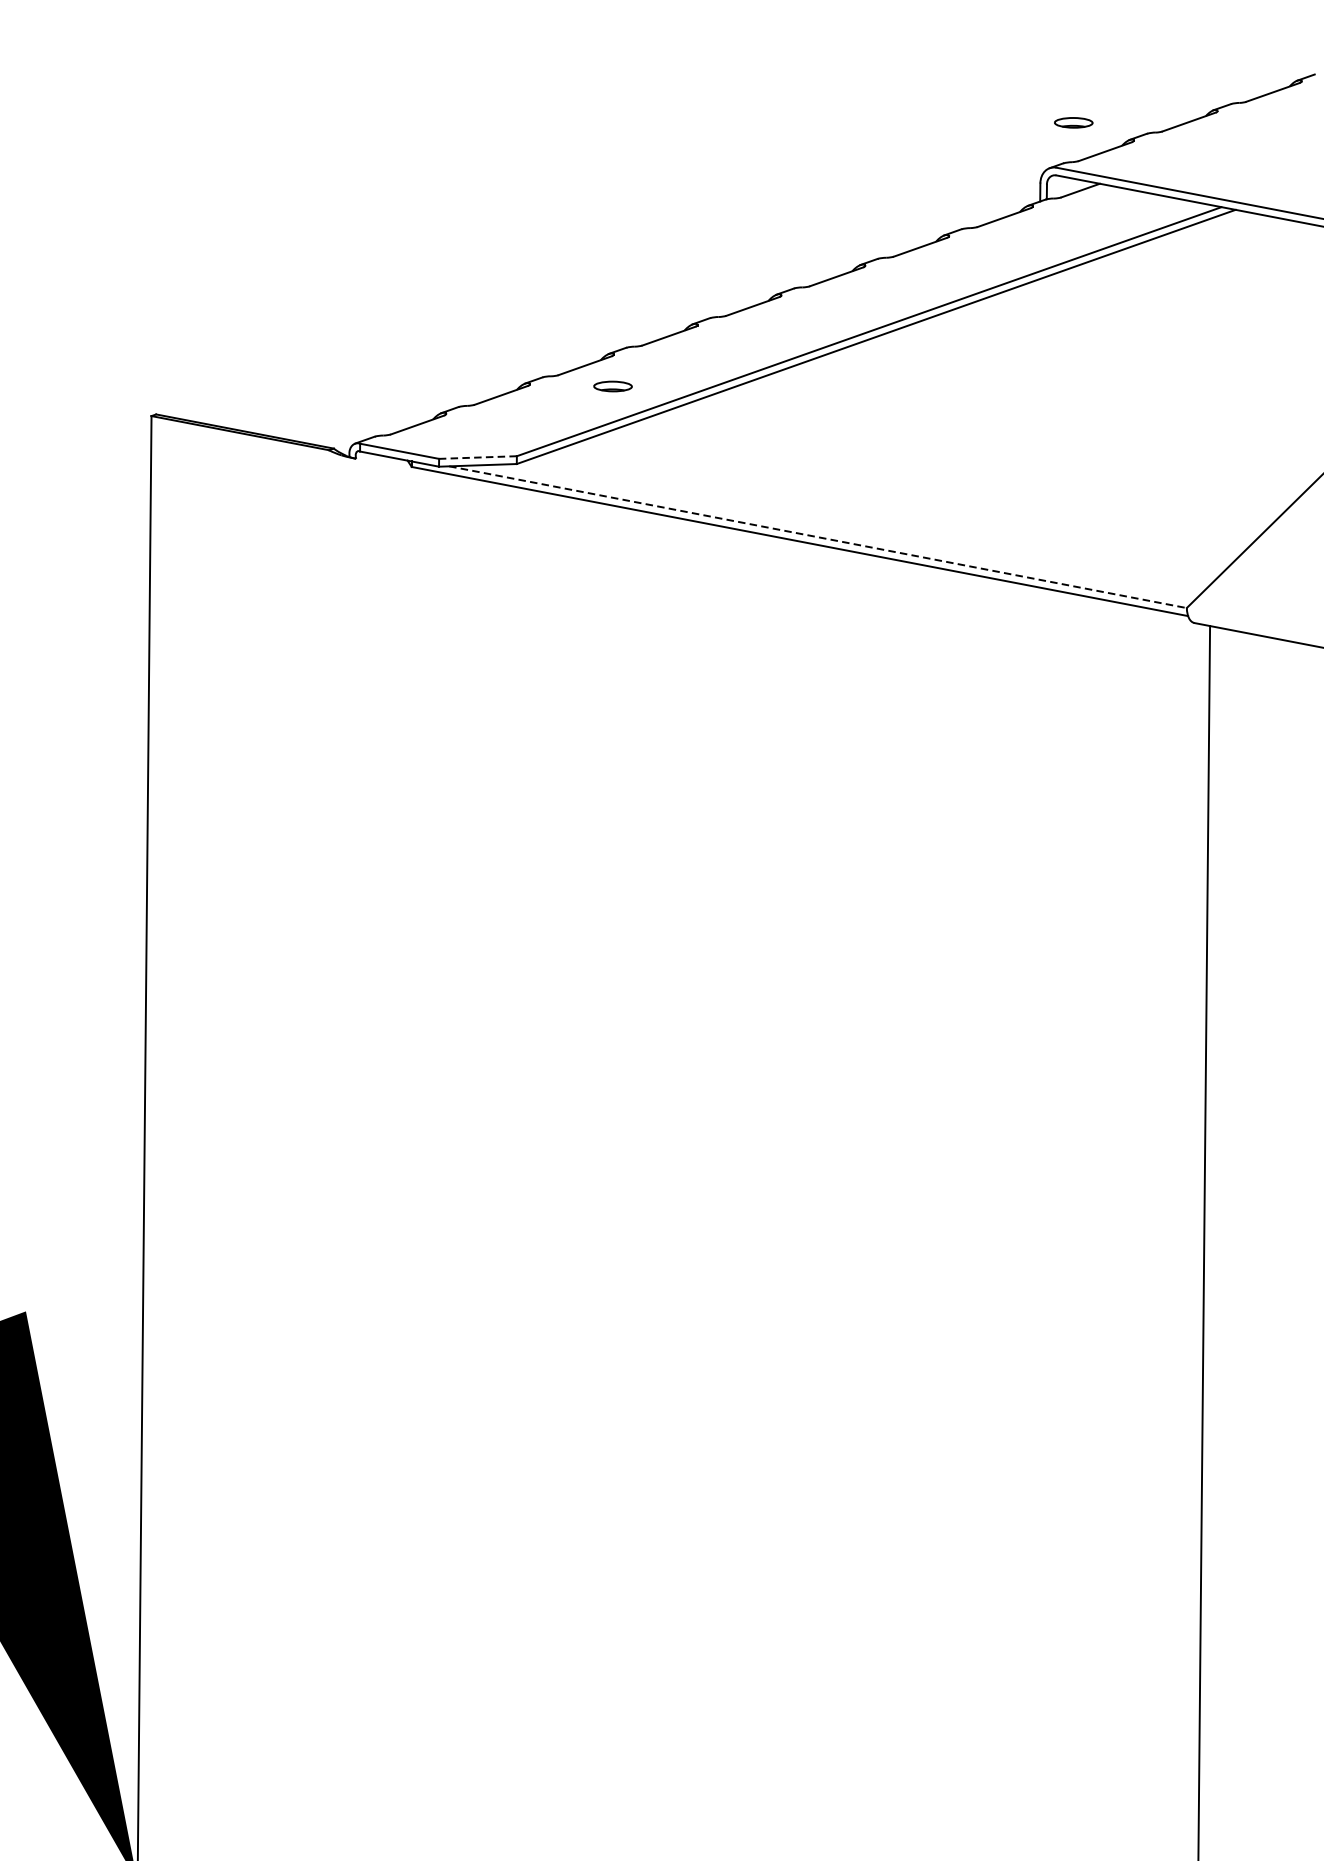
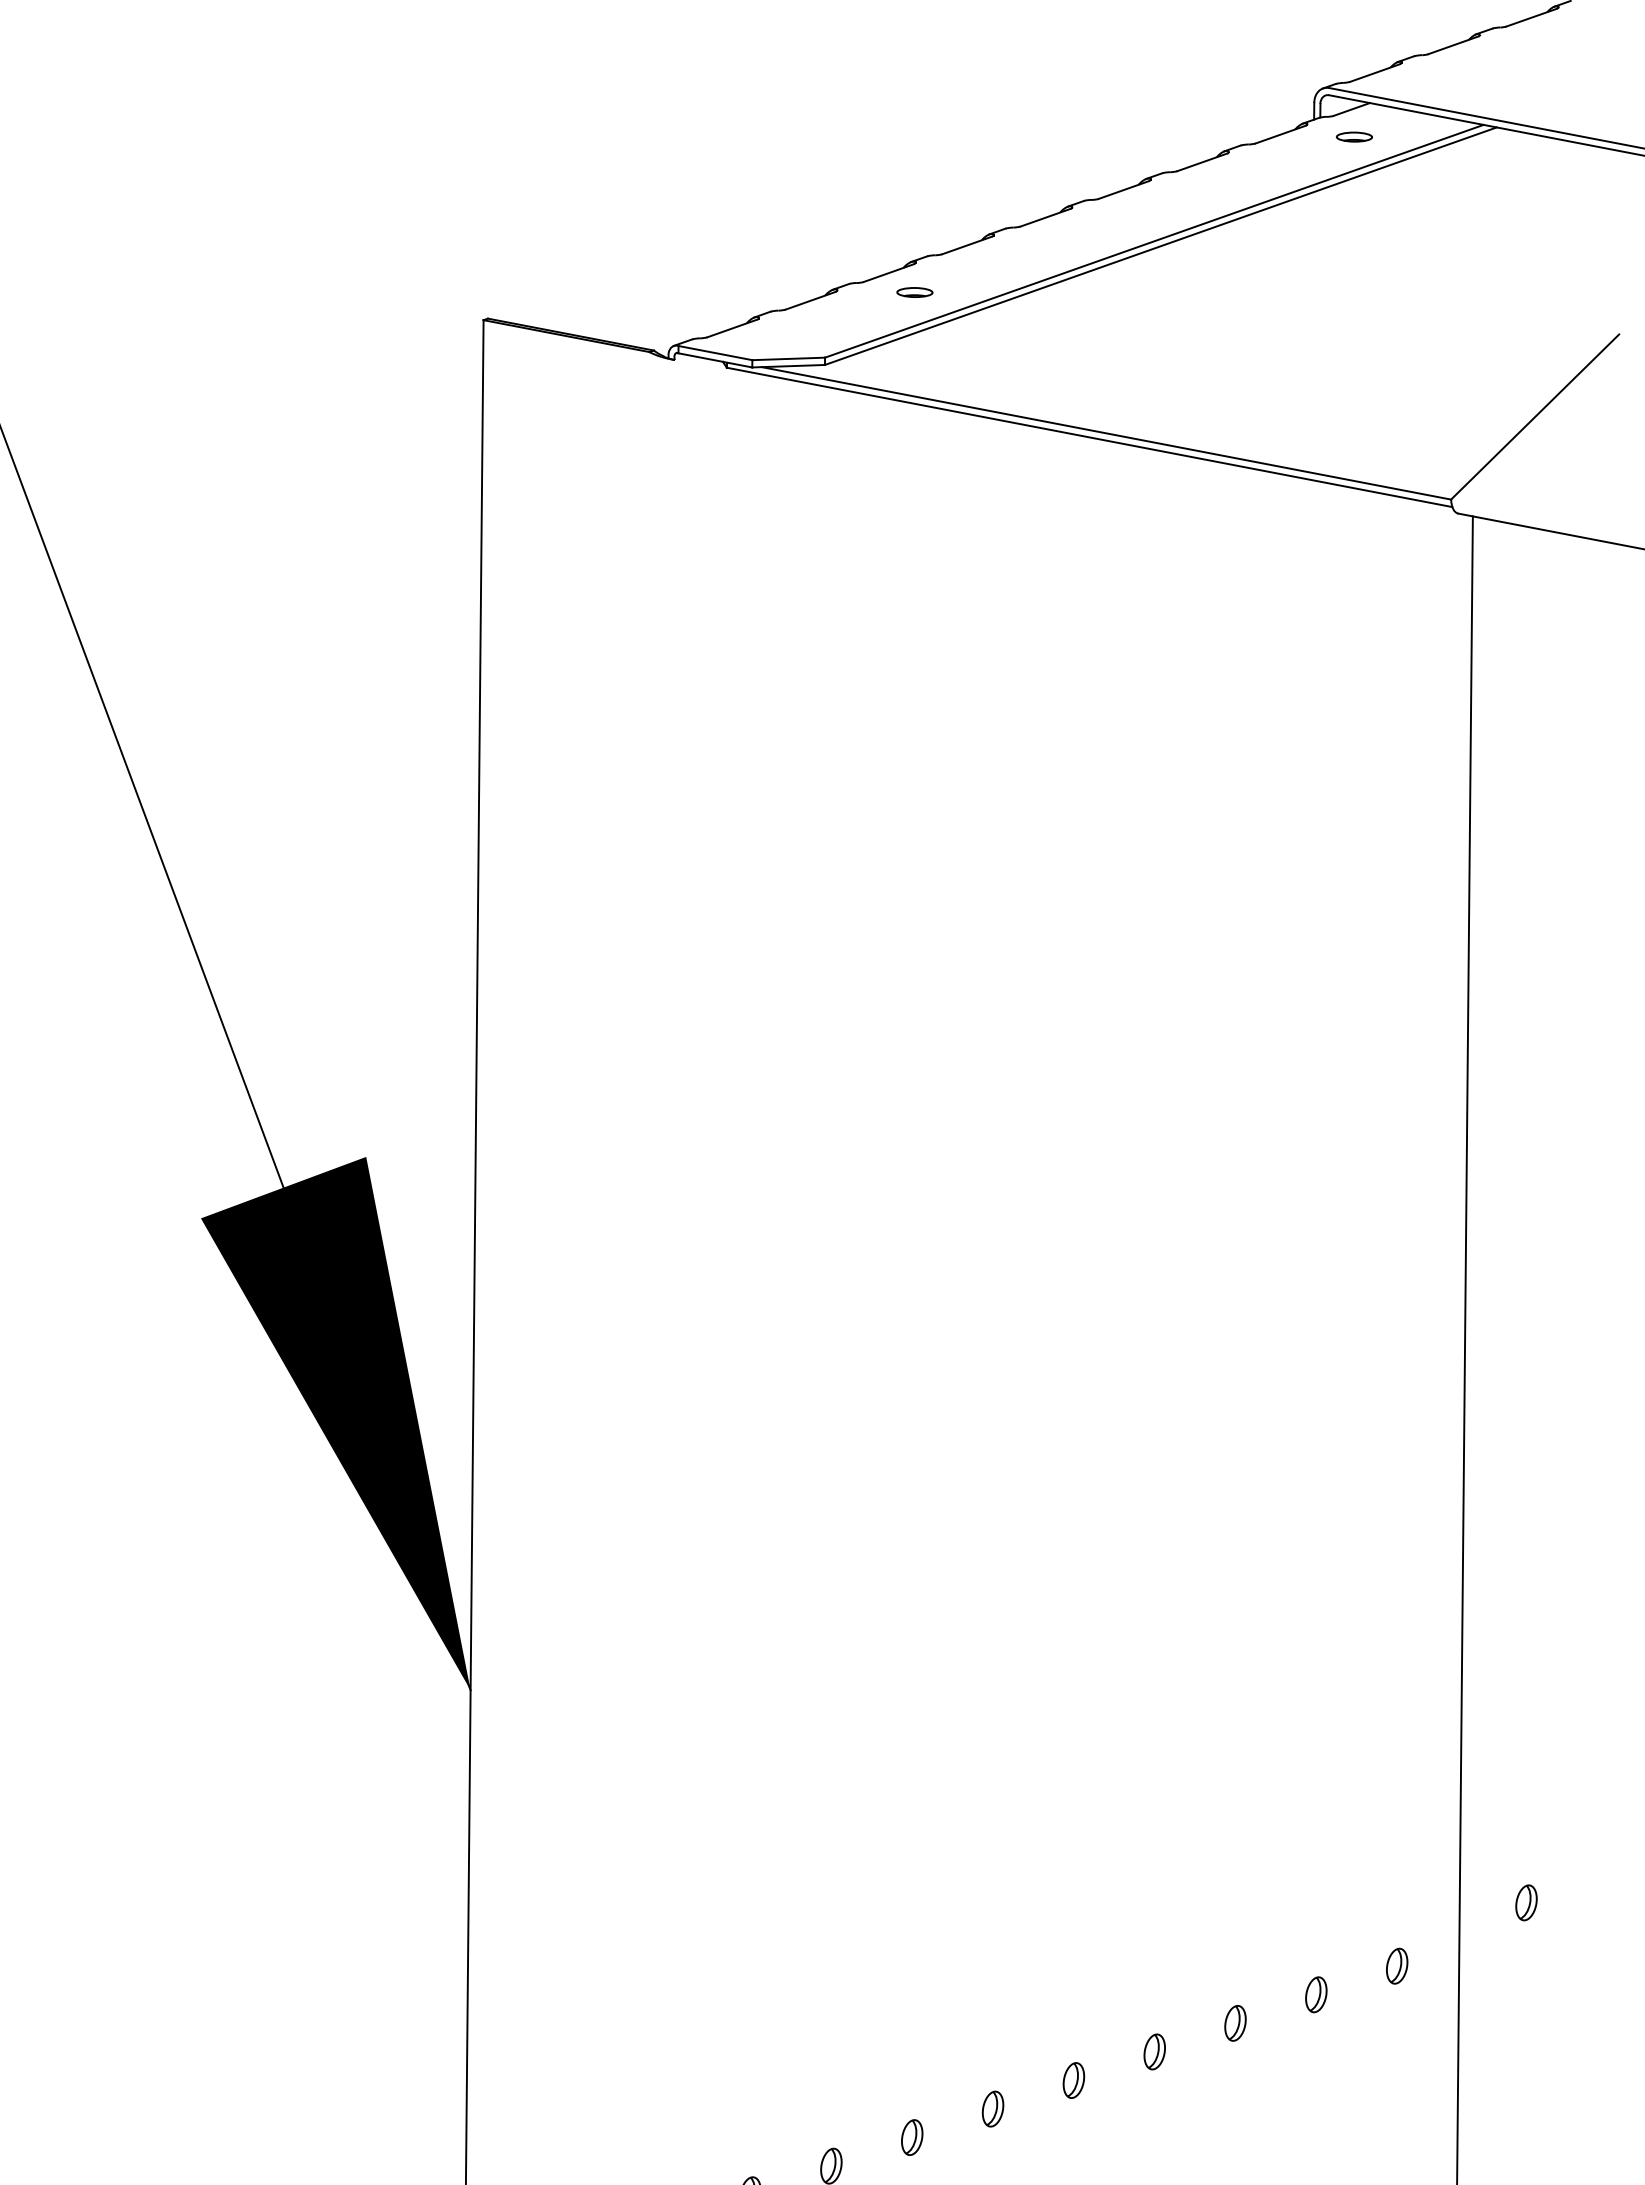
part: (1073, 122) -> (1354, 136), moved
line: (477, 457) -> (788, 358), dashed -> solid
line: (818, 537) -> (1106, 433), dashed -> solid

